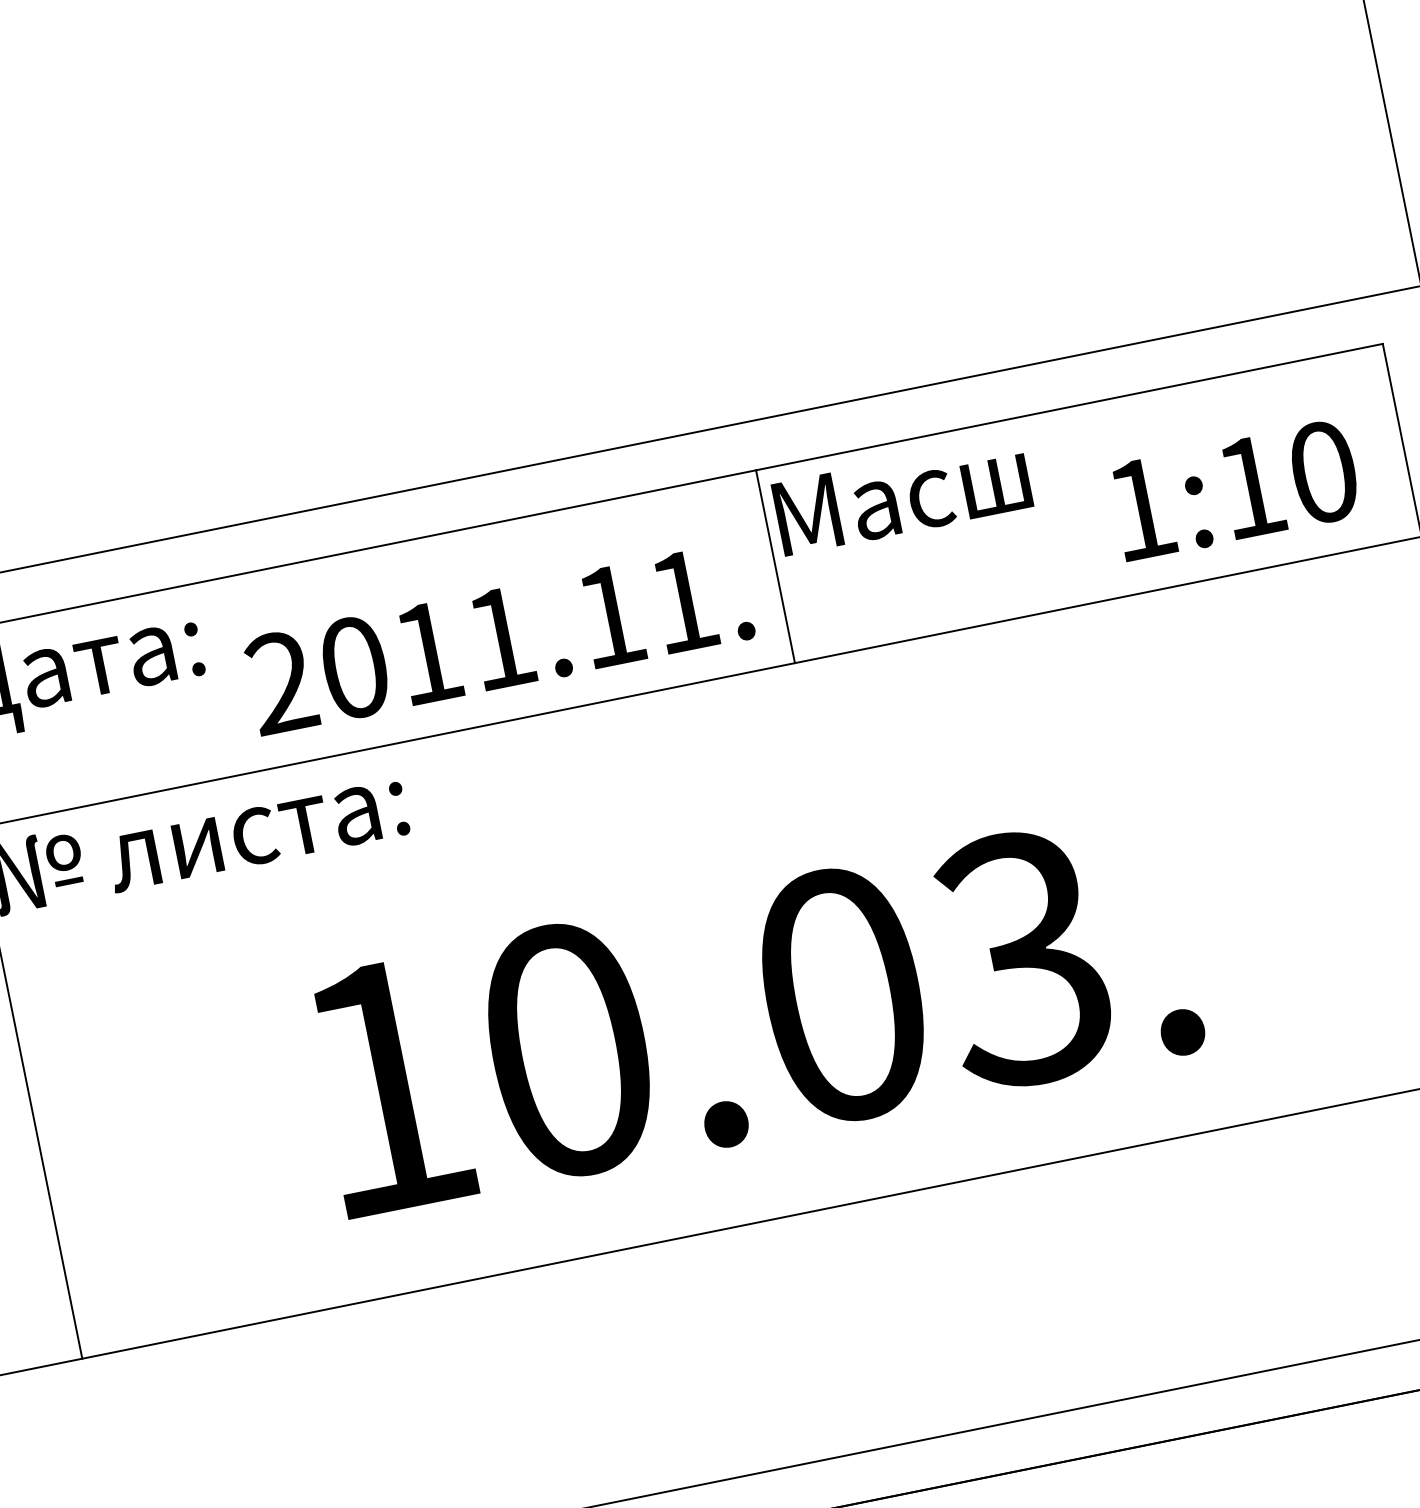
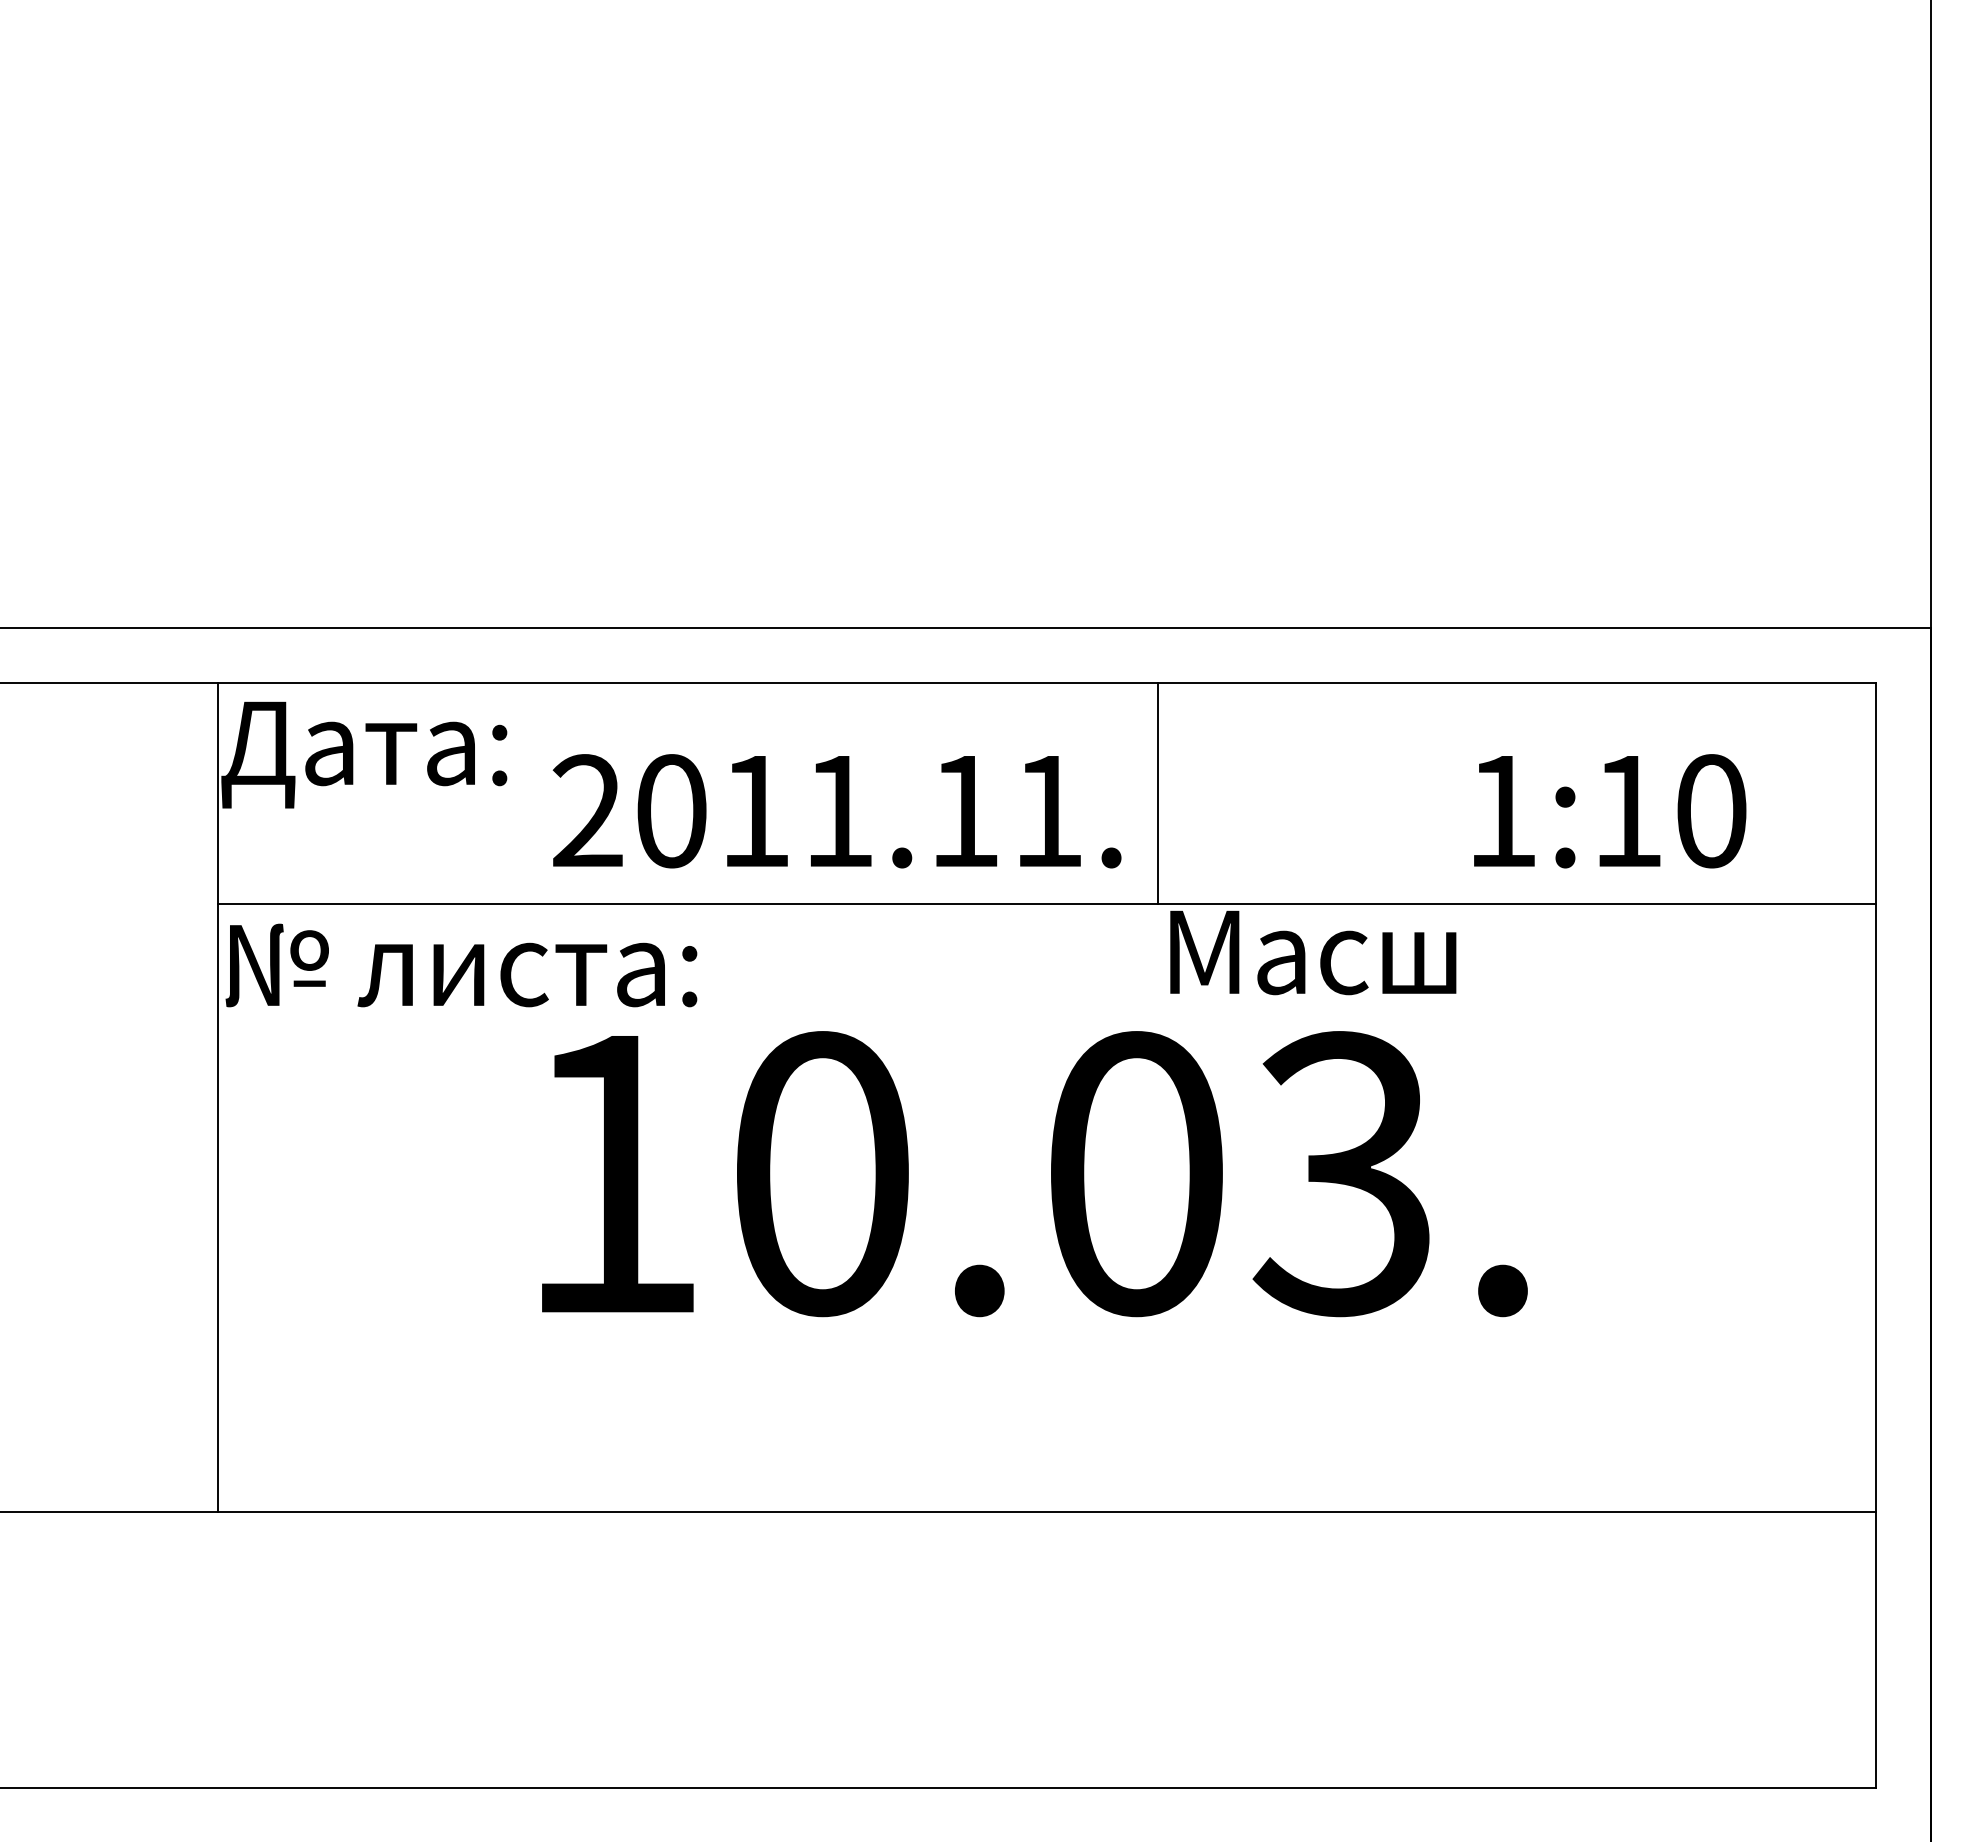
text: (1235, 490) -> (1610, 811), moved
text: (902, 495) -> (1313, 952), moved
text: (753, 1013) -> (1034, 1174), moved

